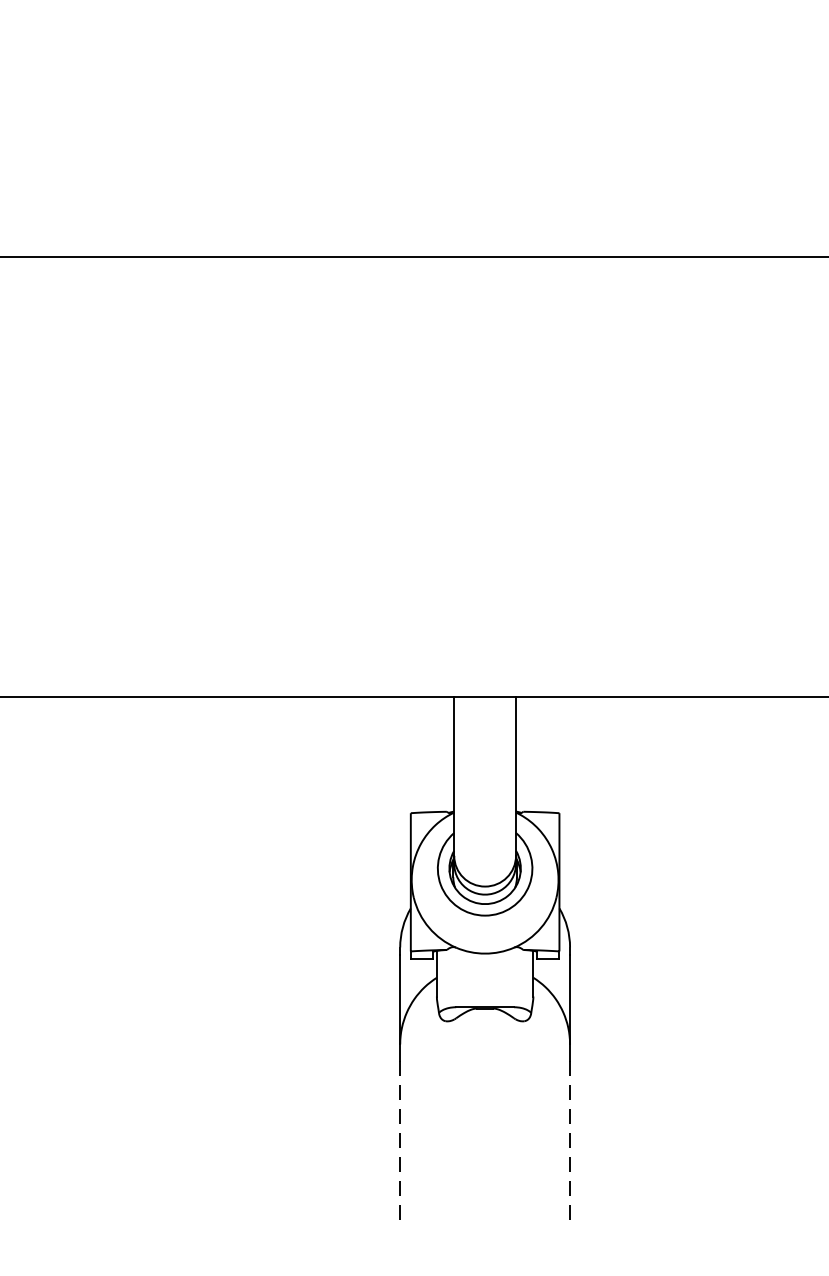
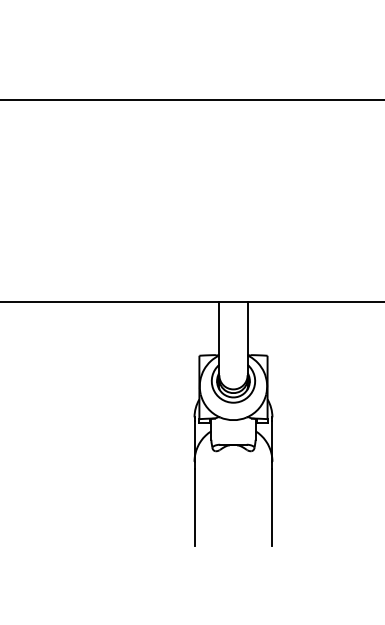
line: (400, 1146) -> (194, 508), dashed -> solid
line: (570, 1146) -> (272, 508), dashed -> solid

